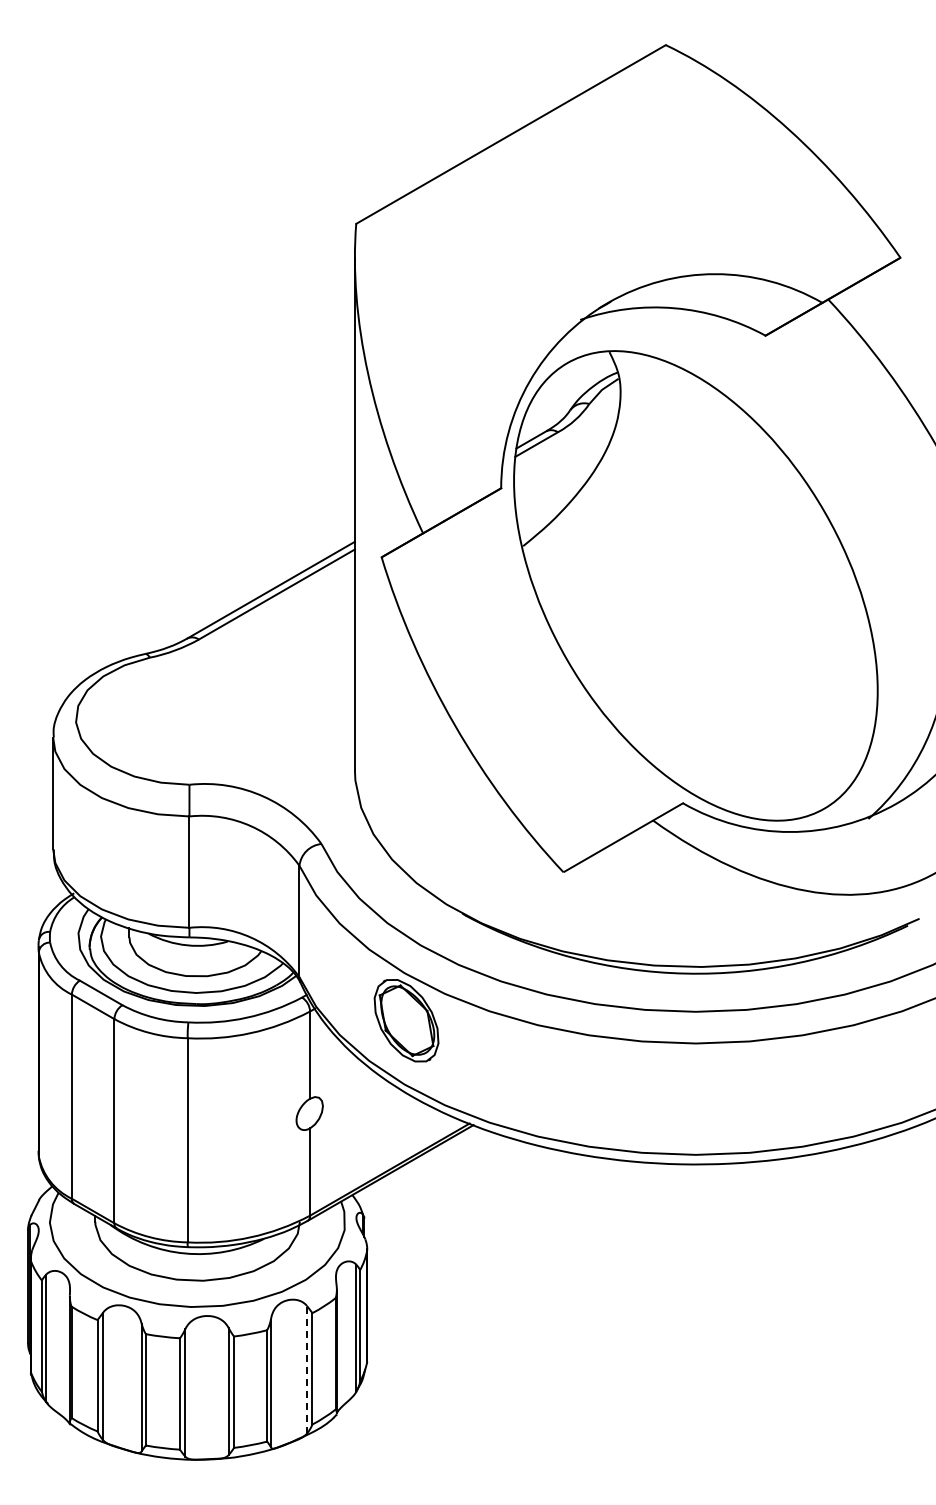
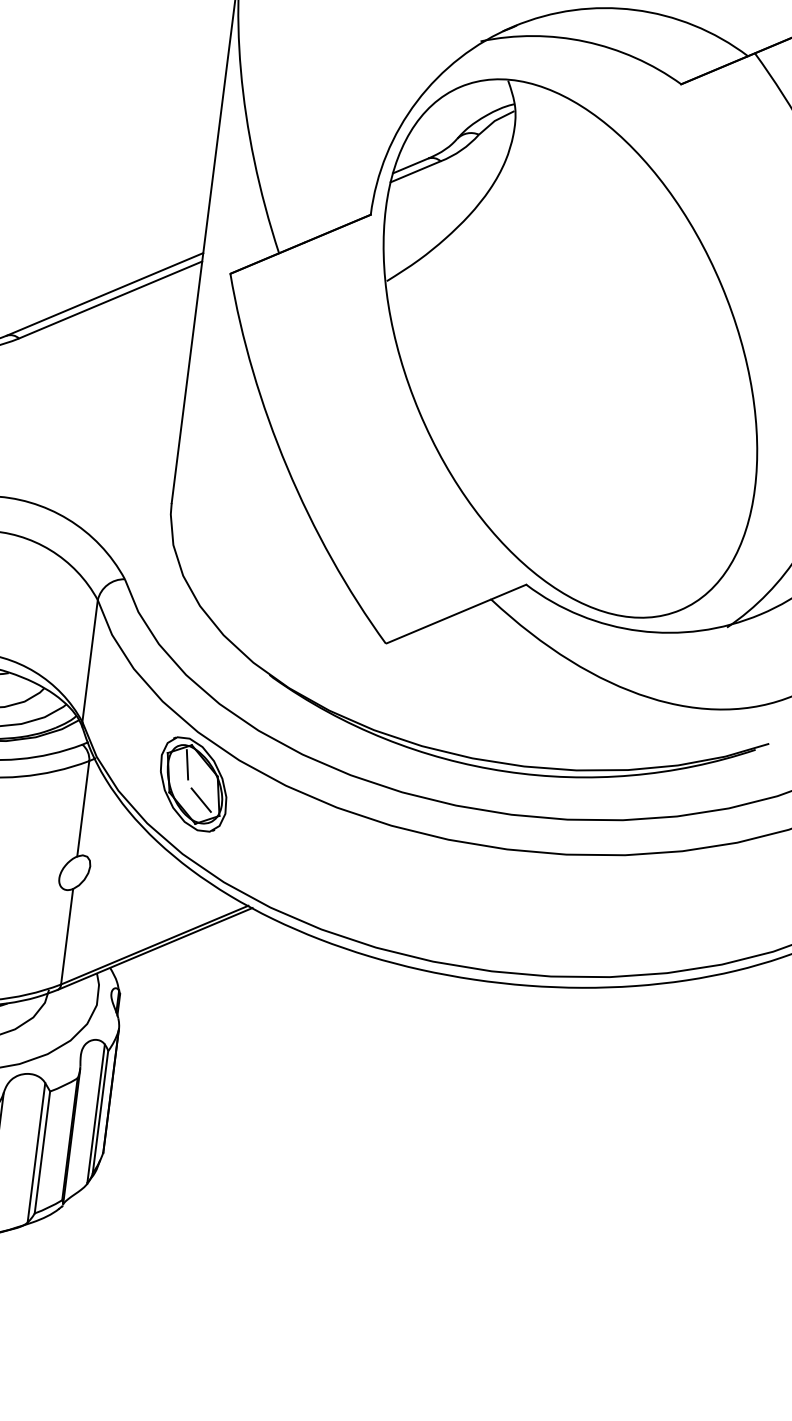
line: (398, 1003) -> (187, 764), added
line: (415, 1033) -> (201, 799), added
line: (307, 1369) -> (36, 1152), dashed -> solid

